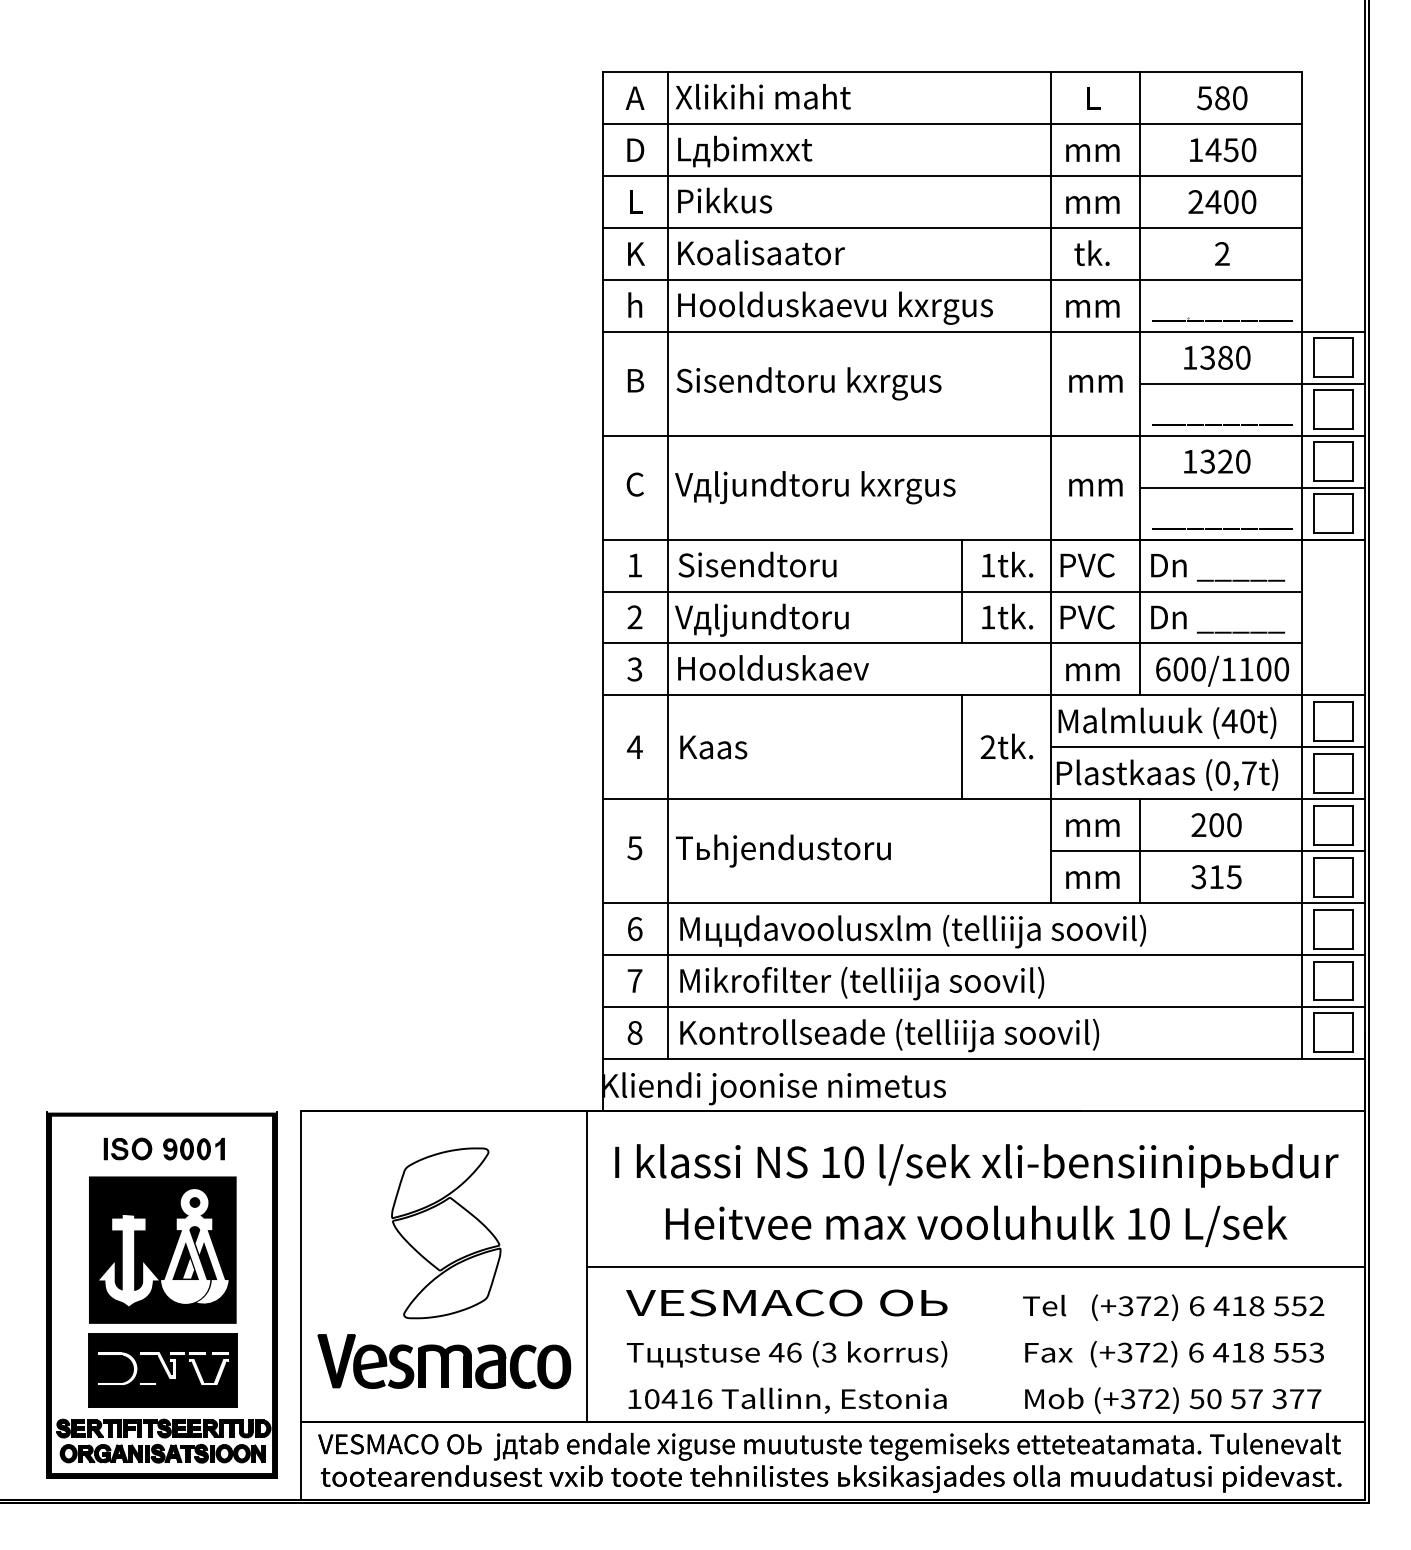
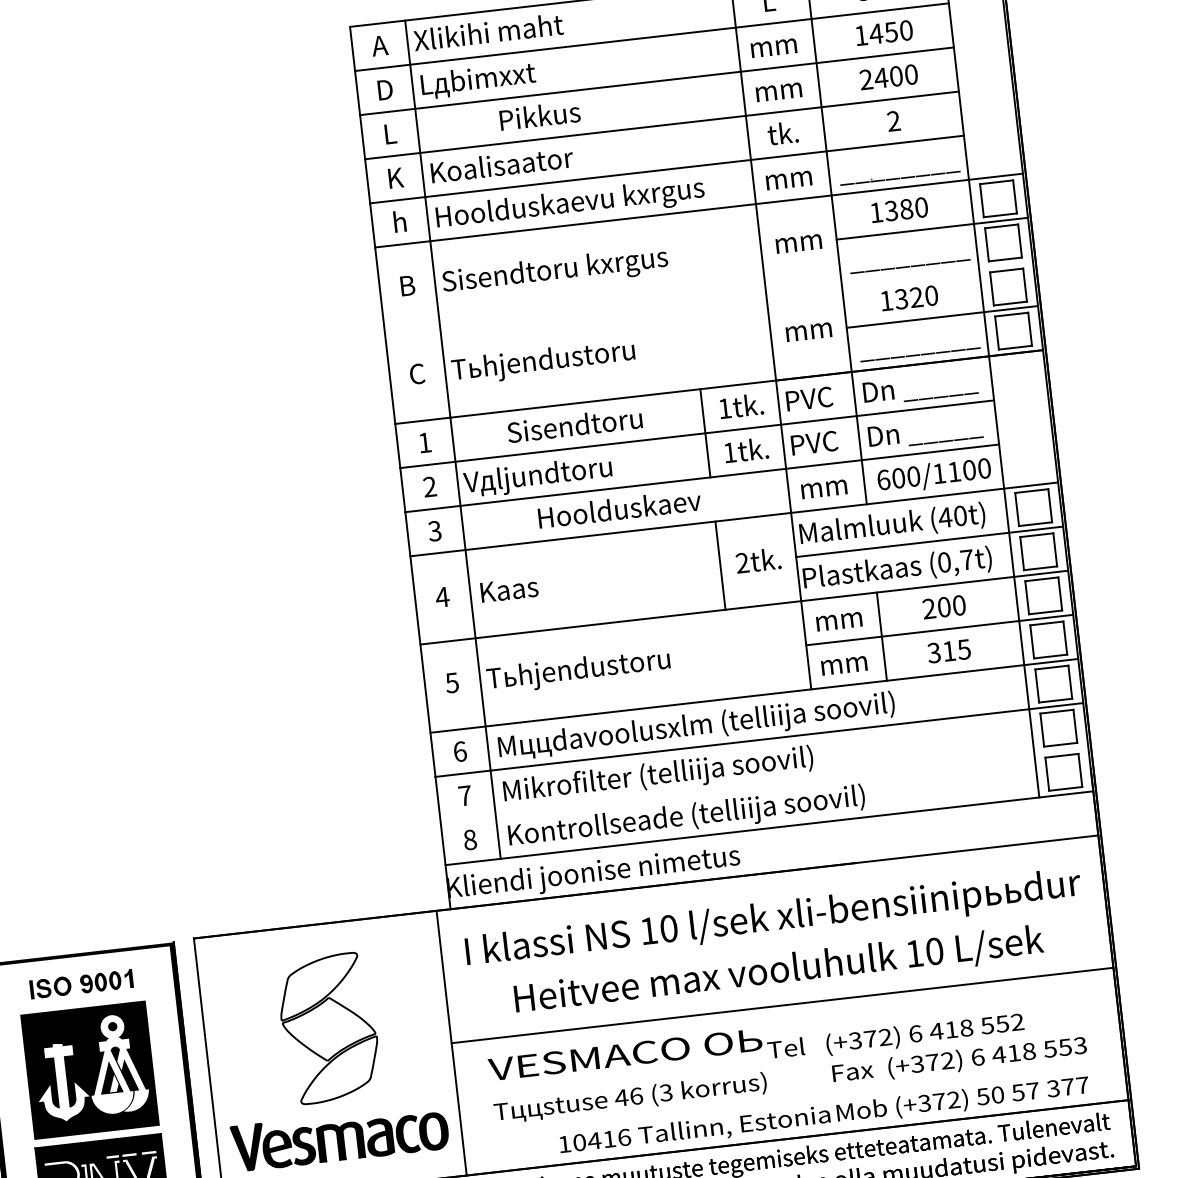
text: (724, 200) -> (539, 115), moved
line: (984, 435) -> (709, 298), removed
text: (815, 487) -> (570, 359), Vдljundtoru kхrgus -> Tьhjendustoru
text: (757, 564) -> (574, 424), moved
text: (773, 667) -> (619, 508), moved
line: (984, 1006) -> (764, 783), removed
text: (1173, 1307) -> (895, 1037), moved
text: (787, 1400) -> (694, 1130), moved

